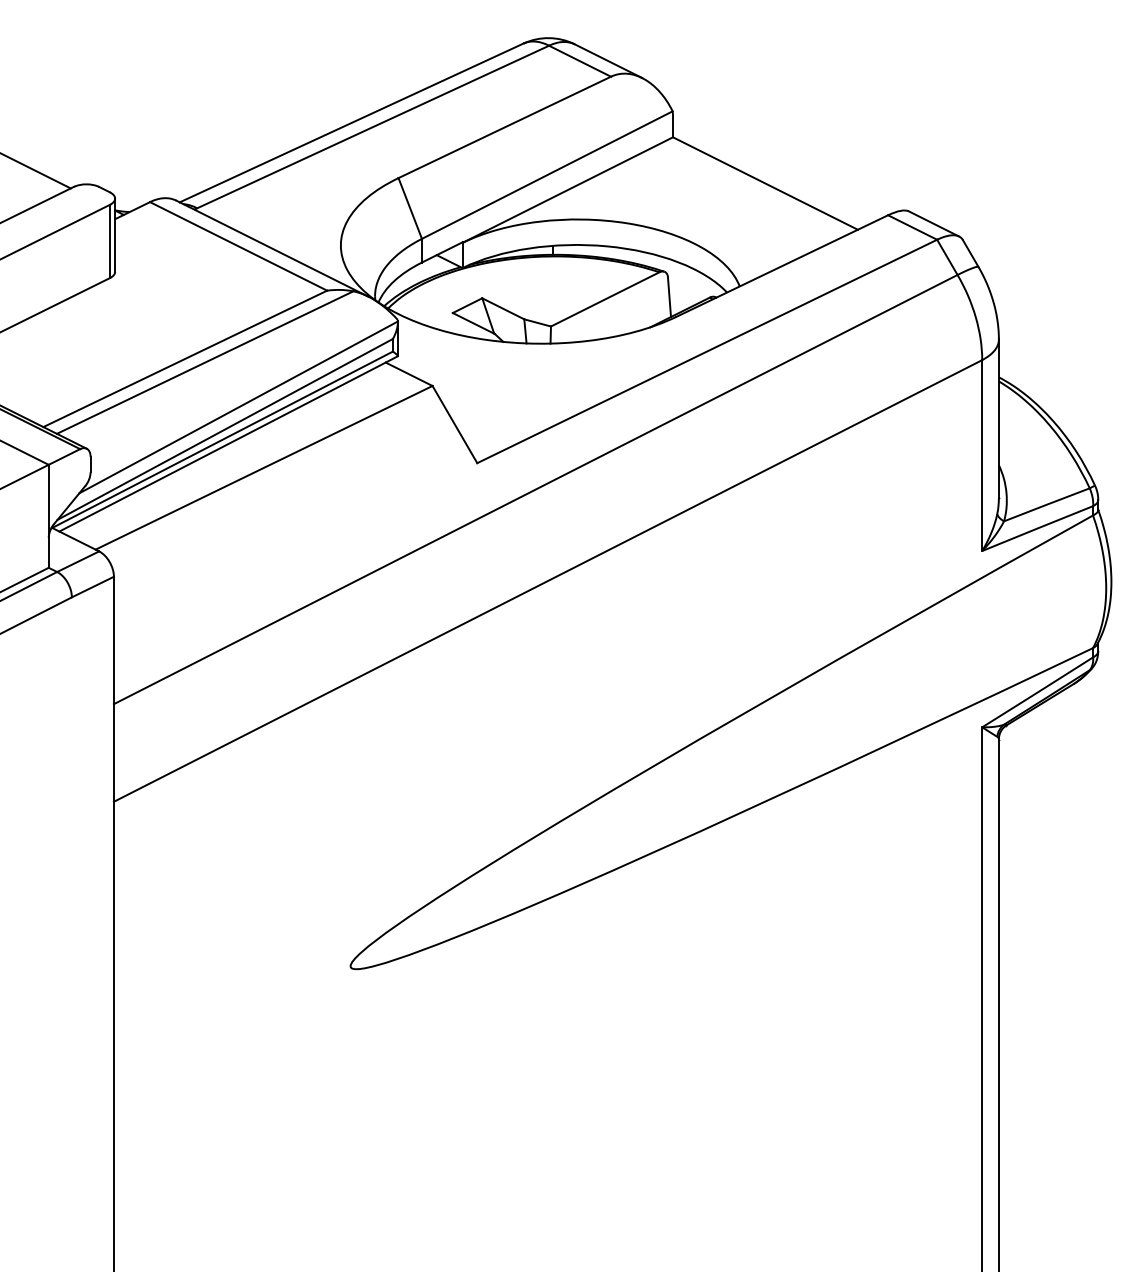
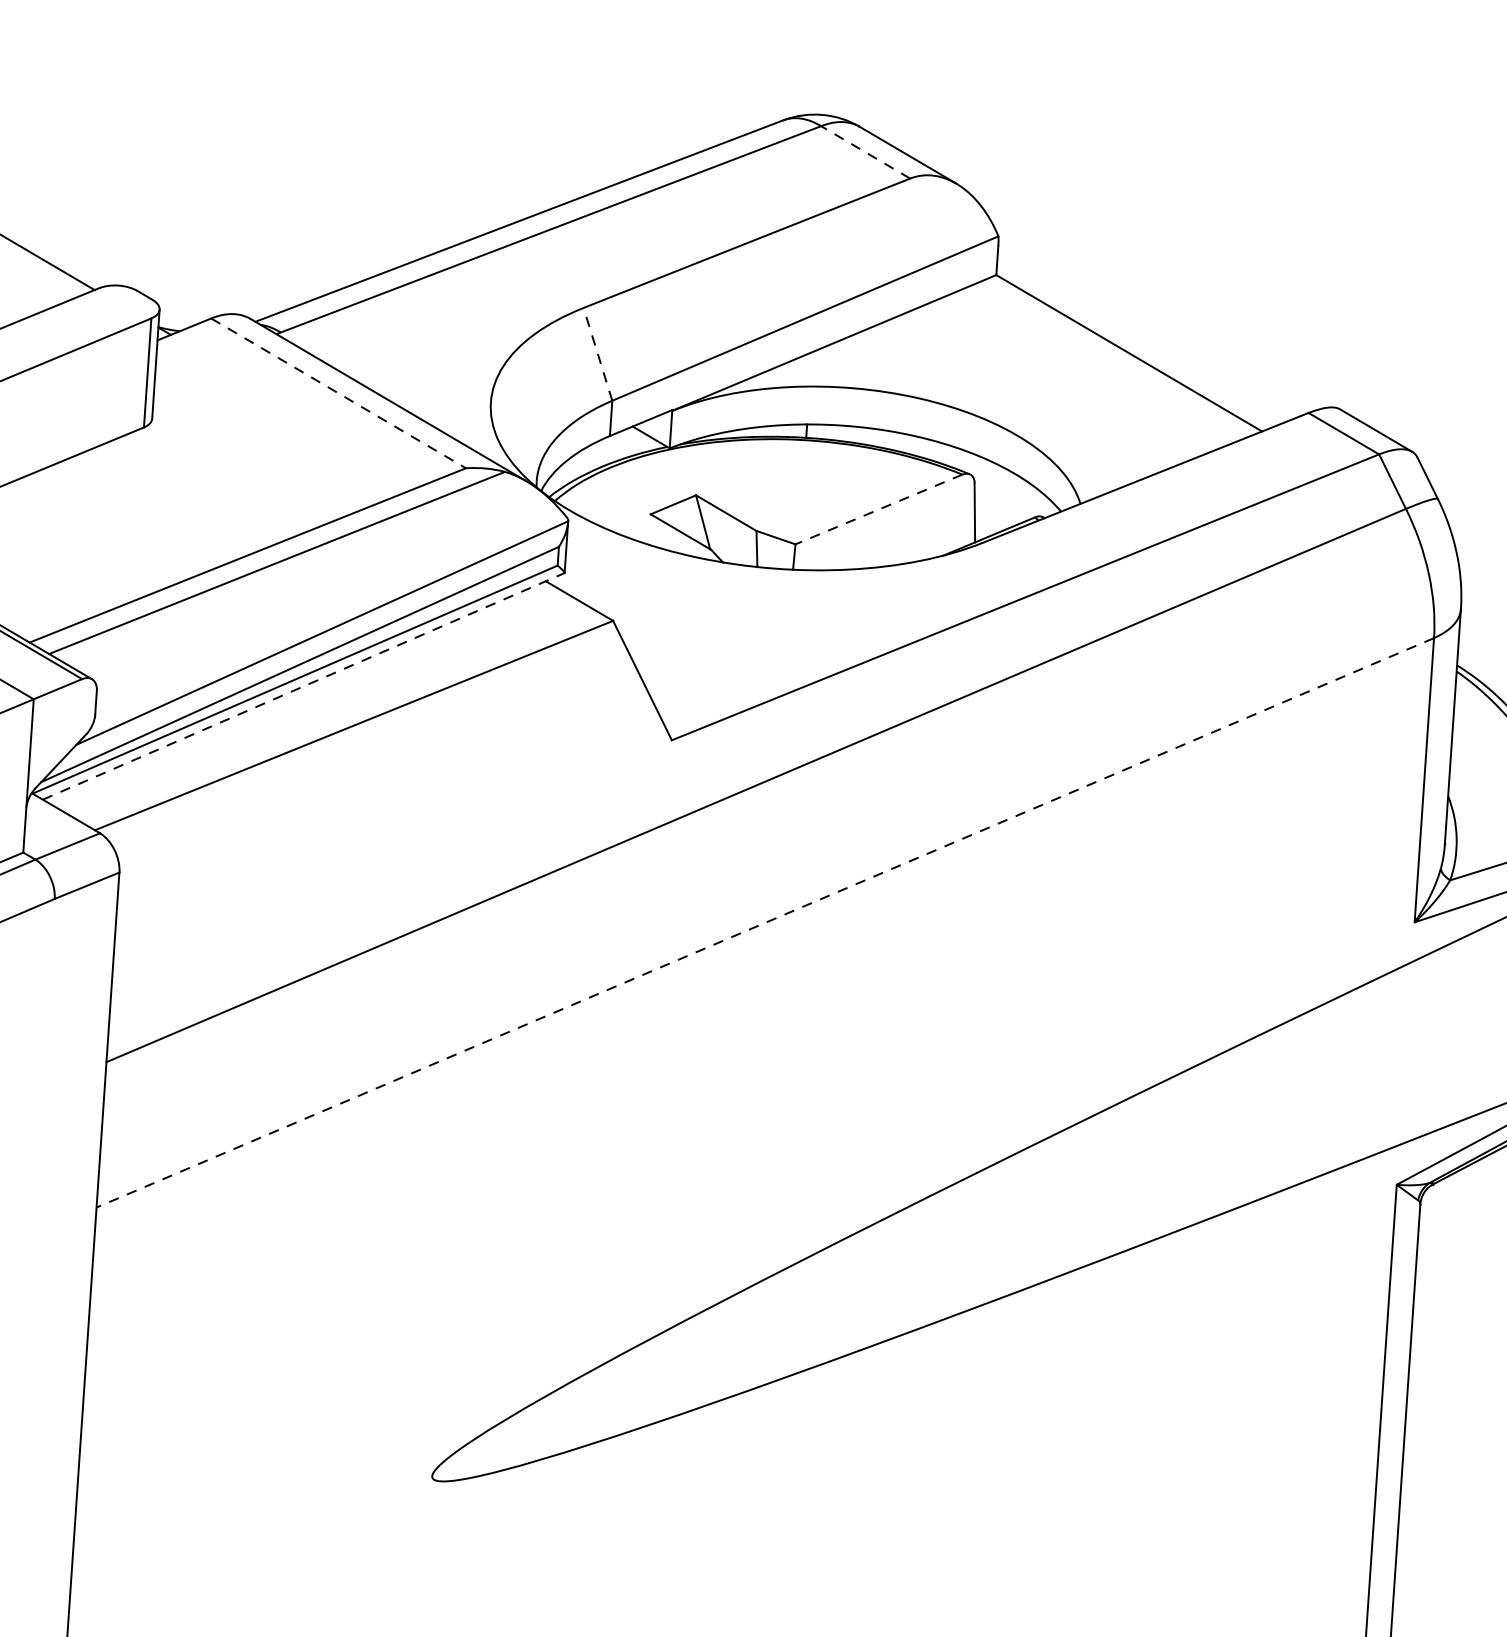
line: (580, 61) -> (866, 152), solid -> dashed
line: (410, 208) -> (598, 354), solid -> dashed
line: (239, 246) -> (339, 393), solid -> dashed
line: (605, 299) -> (879, 509), solid -> dashed
line: (228, 443) -> (303, 685), solid -> dashed
line: (547, 581) -> (764, 923), solid -> dashed

